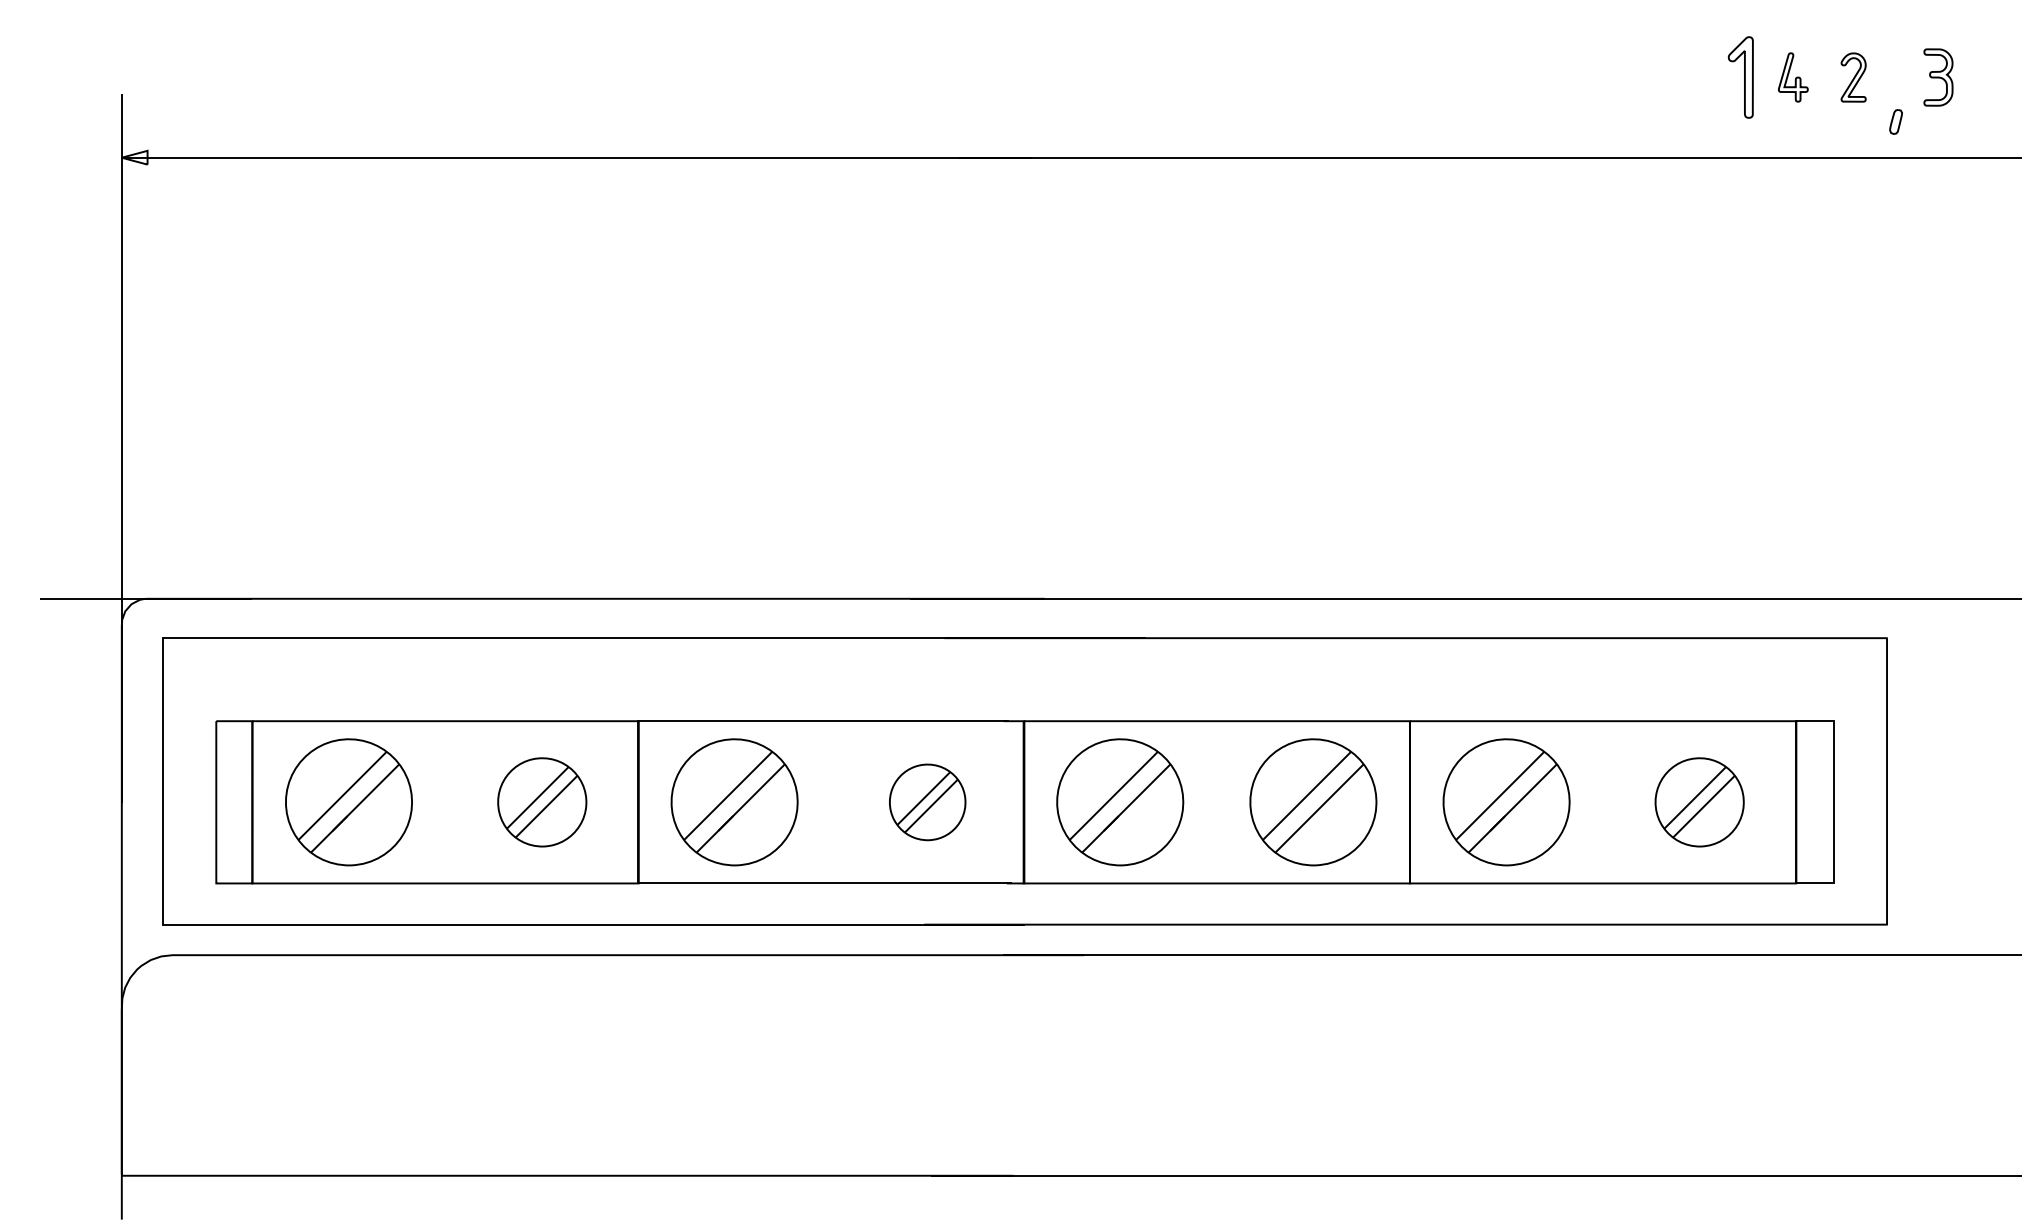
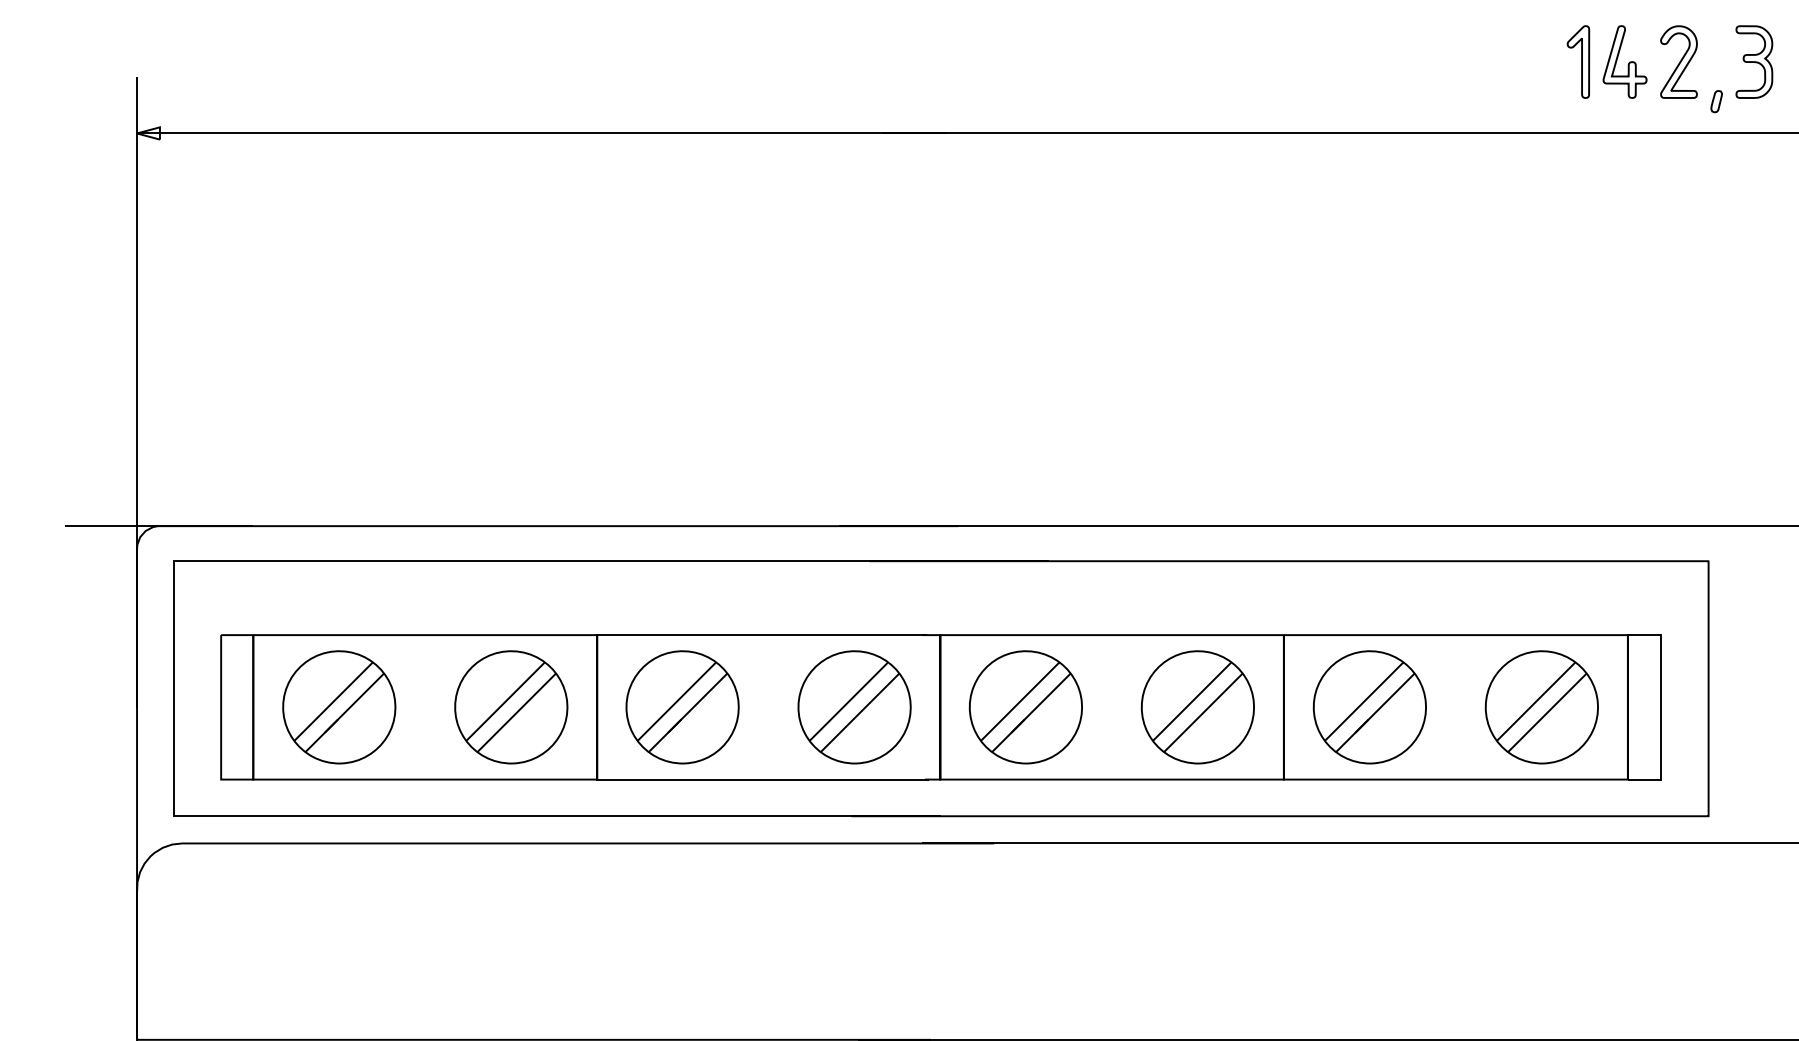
part: (1793, 77) -> (1625, 62), size x1.67
part: (1853, 77) -> (1678, 62), size x1.67
part: (1938, 77) -> (1754, 62), size x1.43
part: (542, 802) -> (511, 707), size x1.43
part: (927, 802) -> (854, 707), size x1.67
part: (1699, 802) -> (1541, 707), size x1.43

